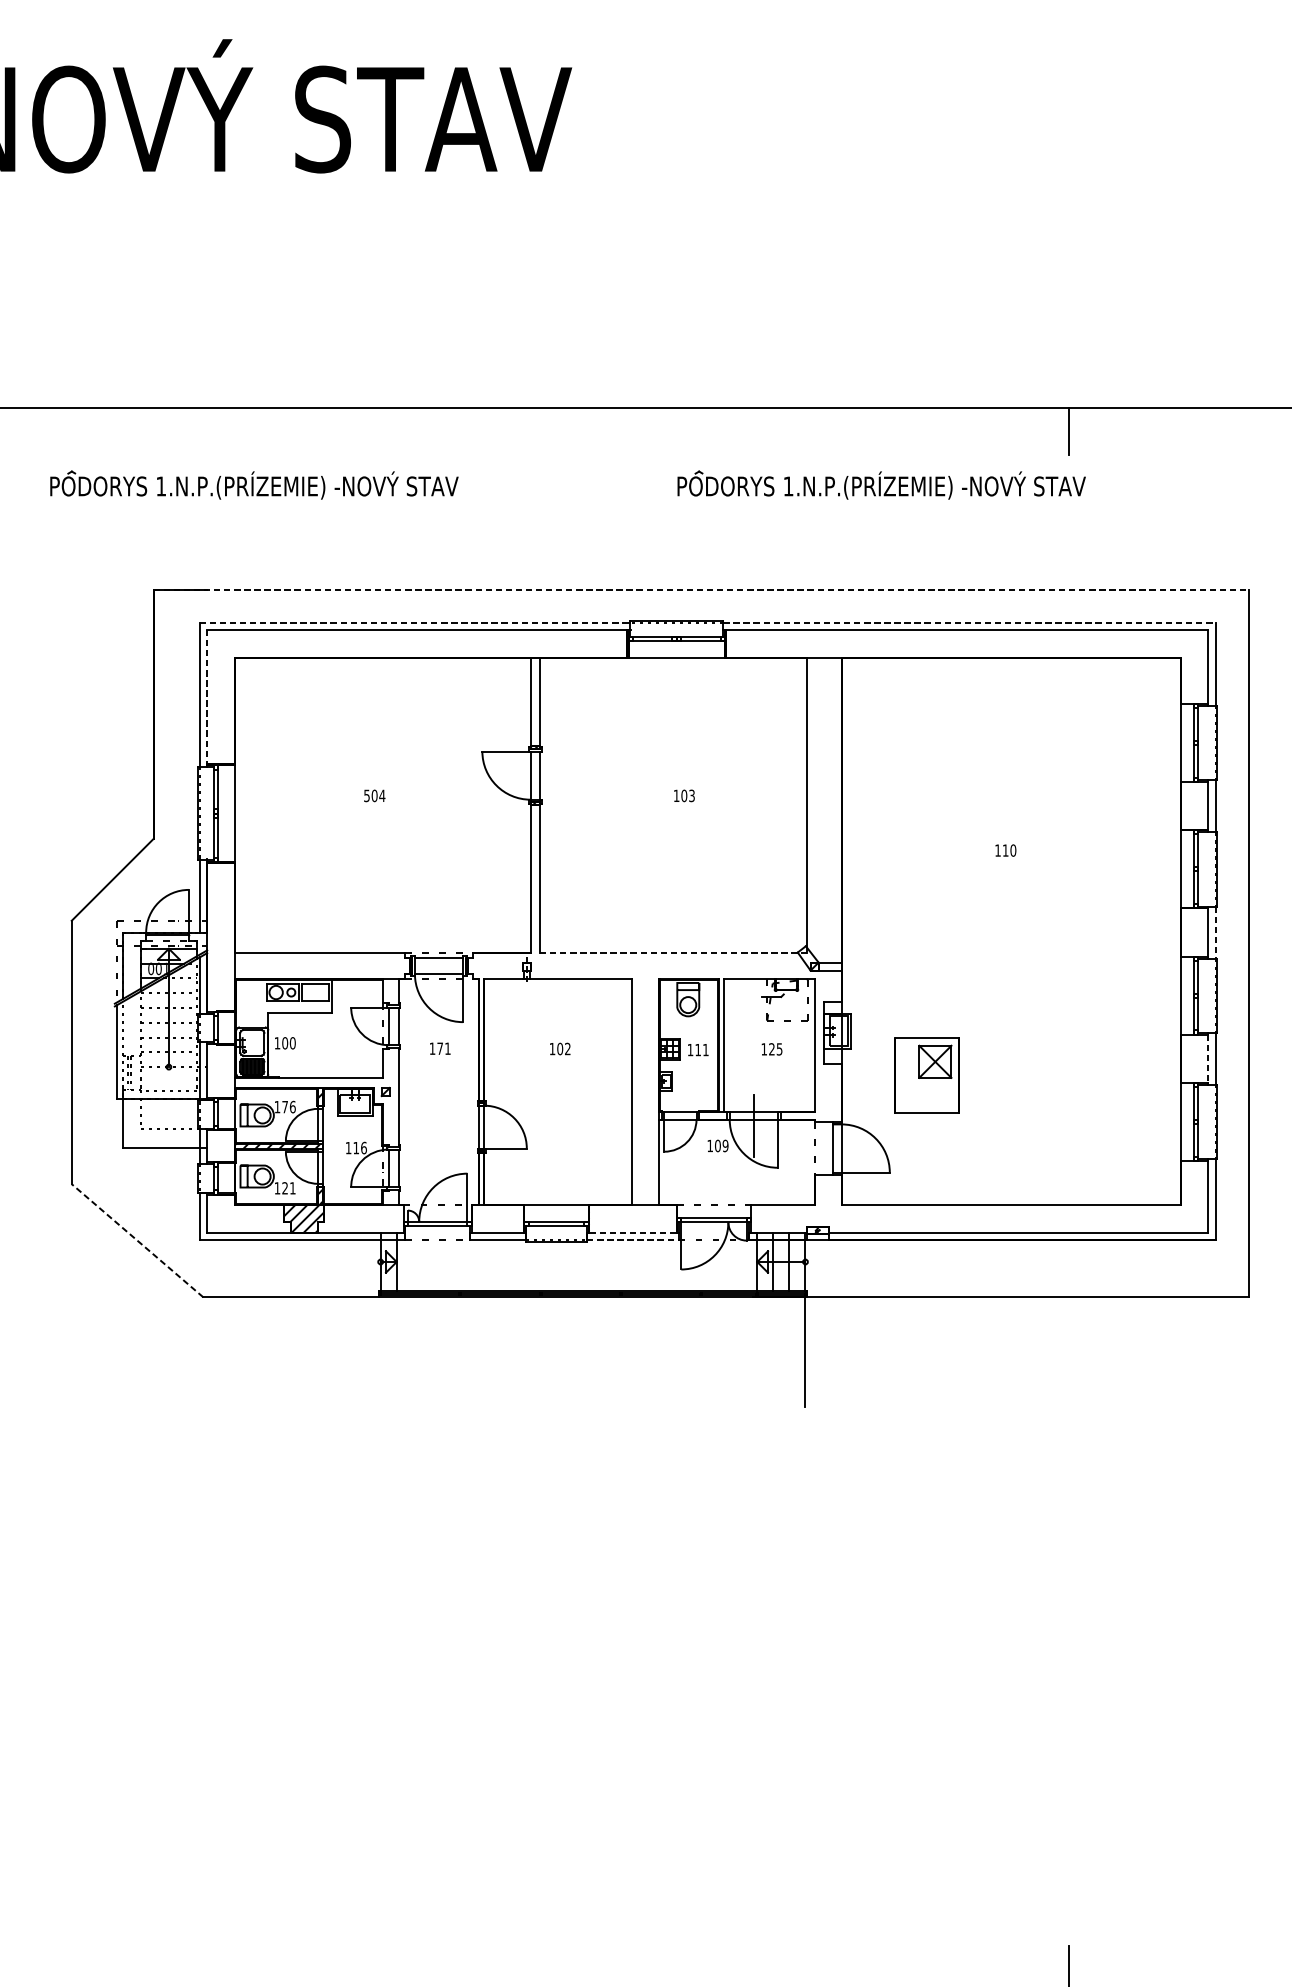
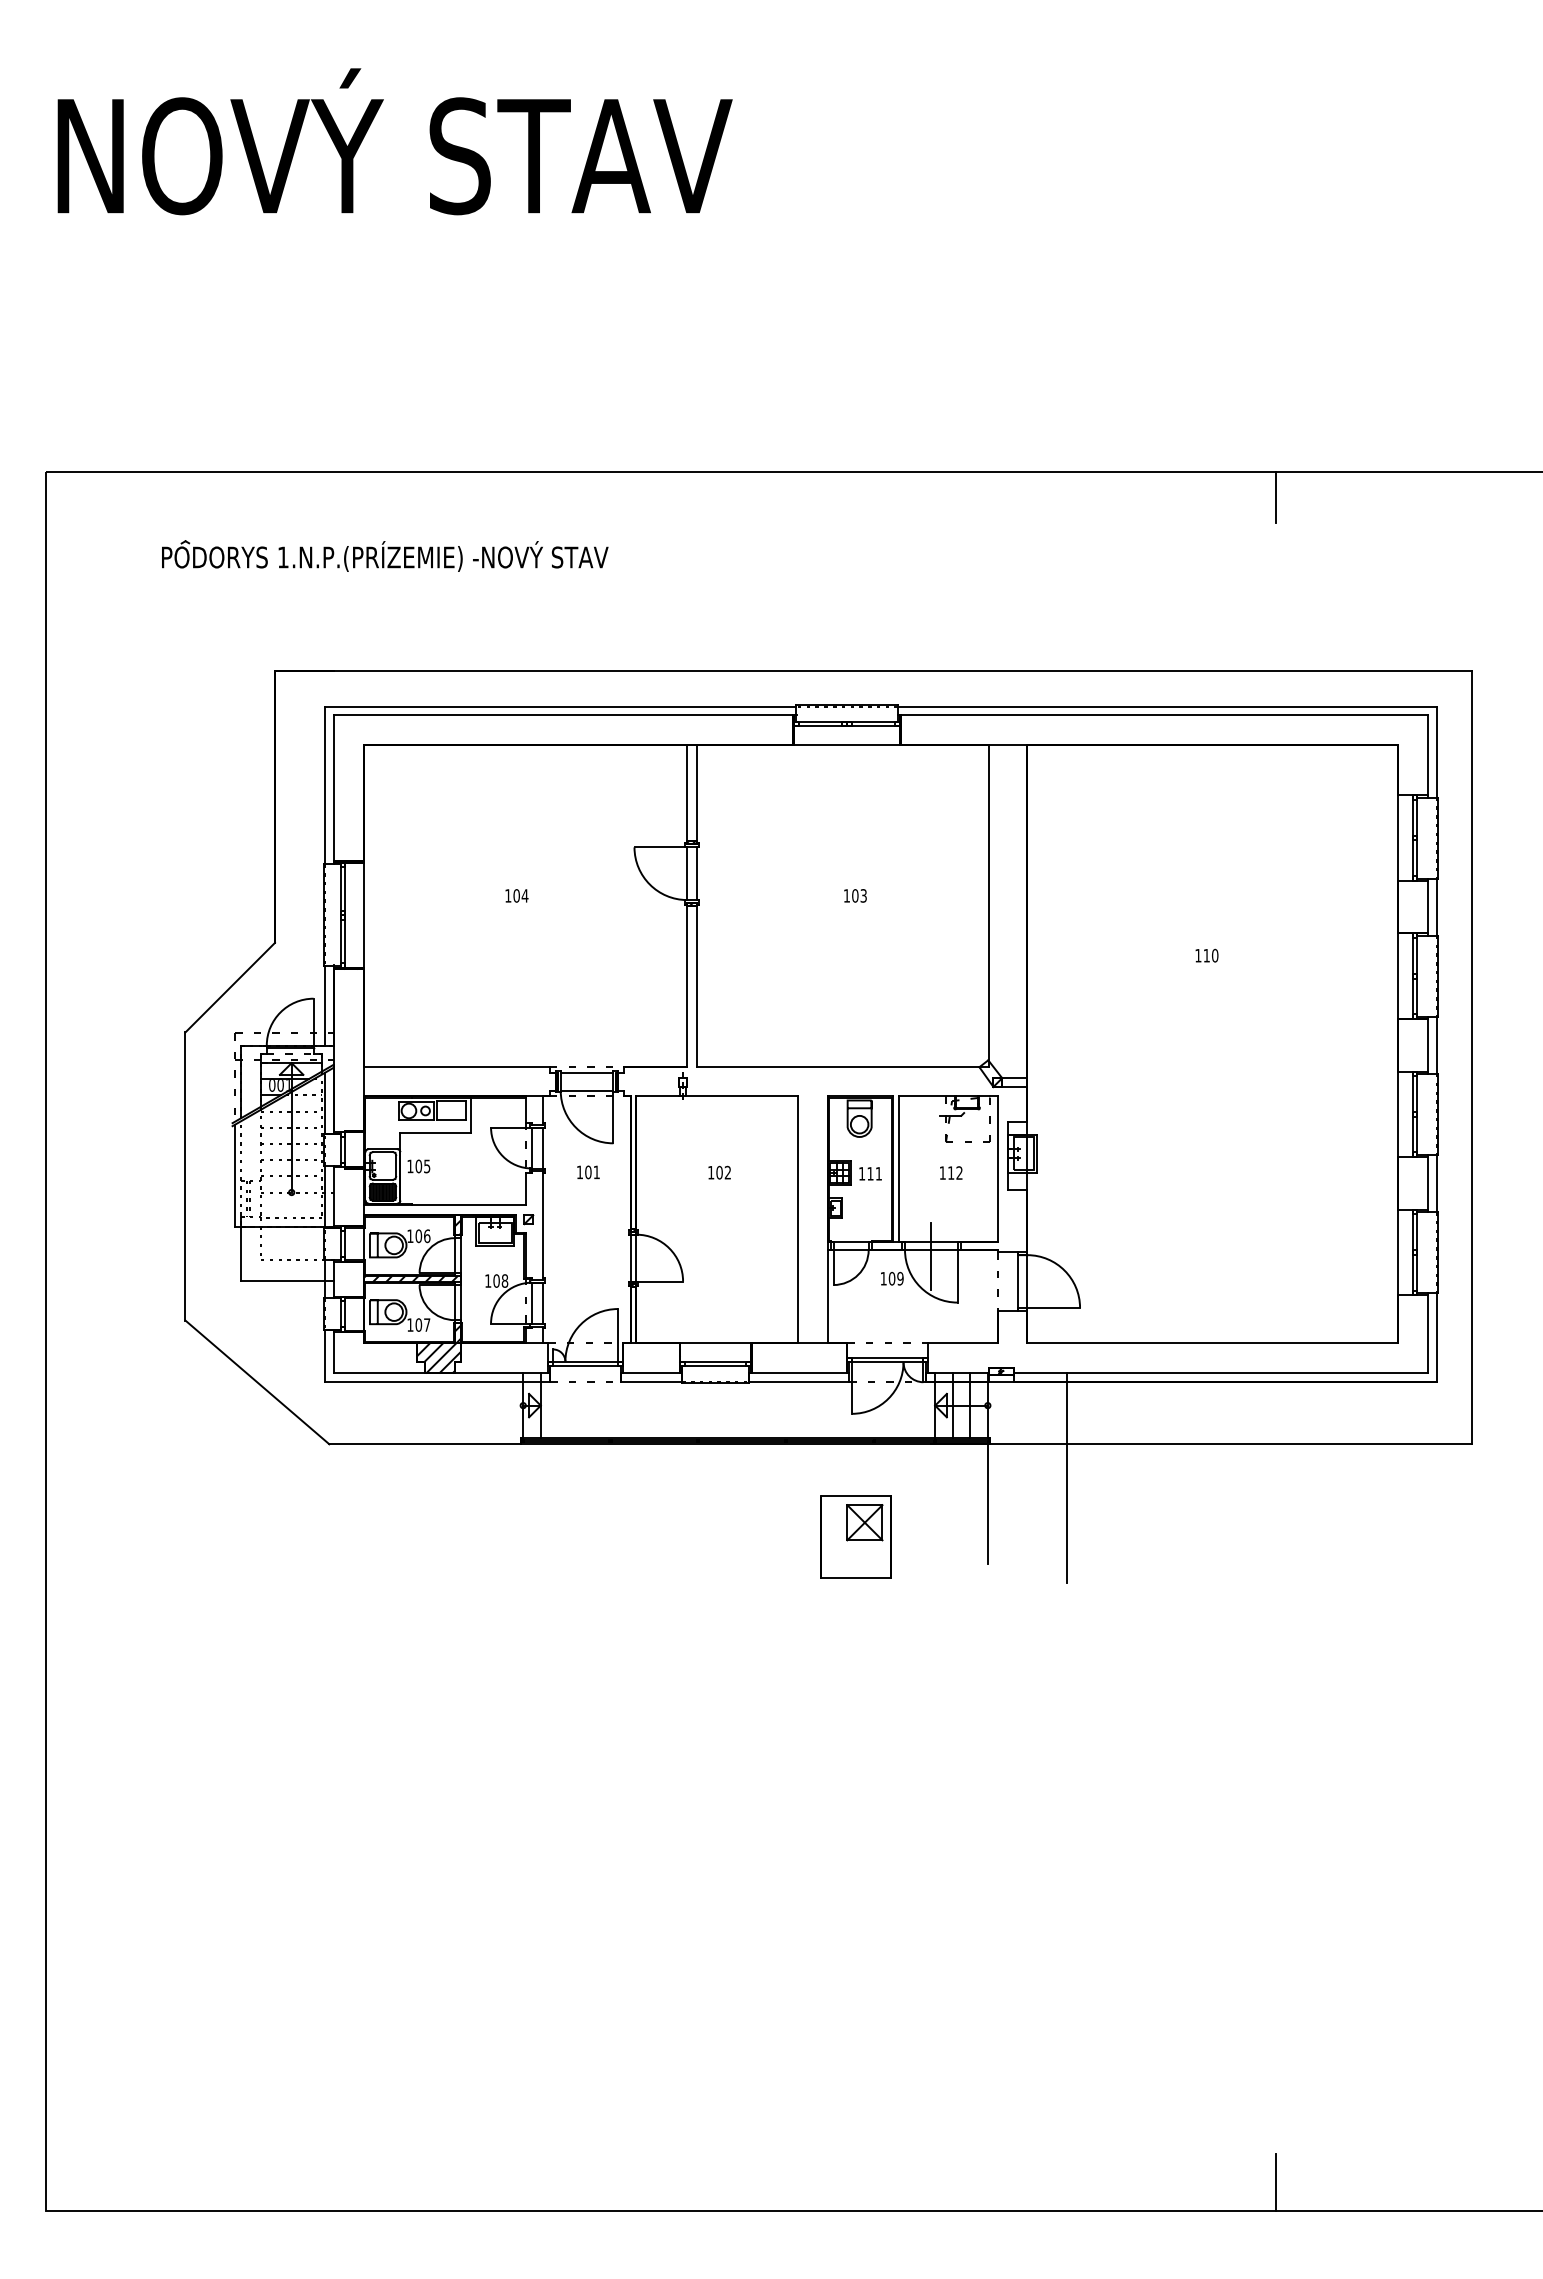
part: (881, 484) -> (1071, 555), removed
line: (700, 589) -> (873, 670), dashed -> solid
line: (415, 622) -> (561, 706), dashed -> solid
line: (969, 622) -> (1167, 706), dashed -> solid
line: (207, 698) -> (333, 789), dashed -> solid
text: (367, 795) -> (508, 895), 504 -> 104
line: (1215, 932) -> (1436, 1045), dashed -> solid
line: (673, 952) -> (843, 1067), dashed -> solid
text: (293, 1043) -> (427, 1166), 100 -> 105
text: (440, 1048) -> (588, 1172), 171 -> 101
text: (775, 1048) -> (955, 1172), 125 -> 112
line: (1208, 1058) -> (1428, 1183), dashed -> solid
part: (926, 1074) -> (855, 1536), moved
text: (284, 1107) -> (418, 1236), 176 -> 106
text: (359, 1147) -> (500, 1280), 116 -> 108
text: (288, 1187) -> (422, 1324), 121 -> 107
line: (633, 1232) -> (799, 1373), dashed -> solid
line: (633, 1239) -> (799, 1381), dashed -> solid
line: (137, 1240) -> (257, 1382), dashed -> solid
line: (877, 1328) -> (1066, 1478), added

